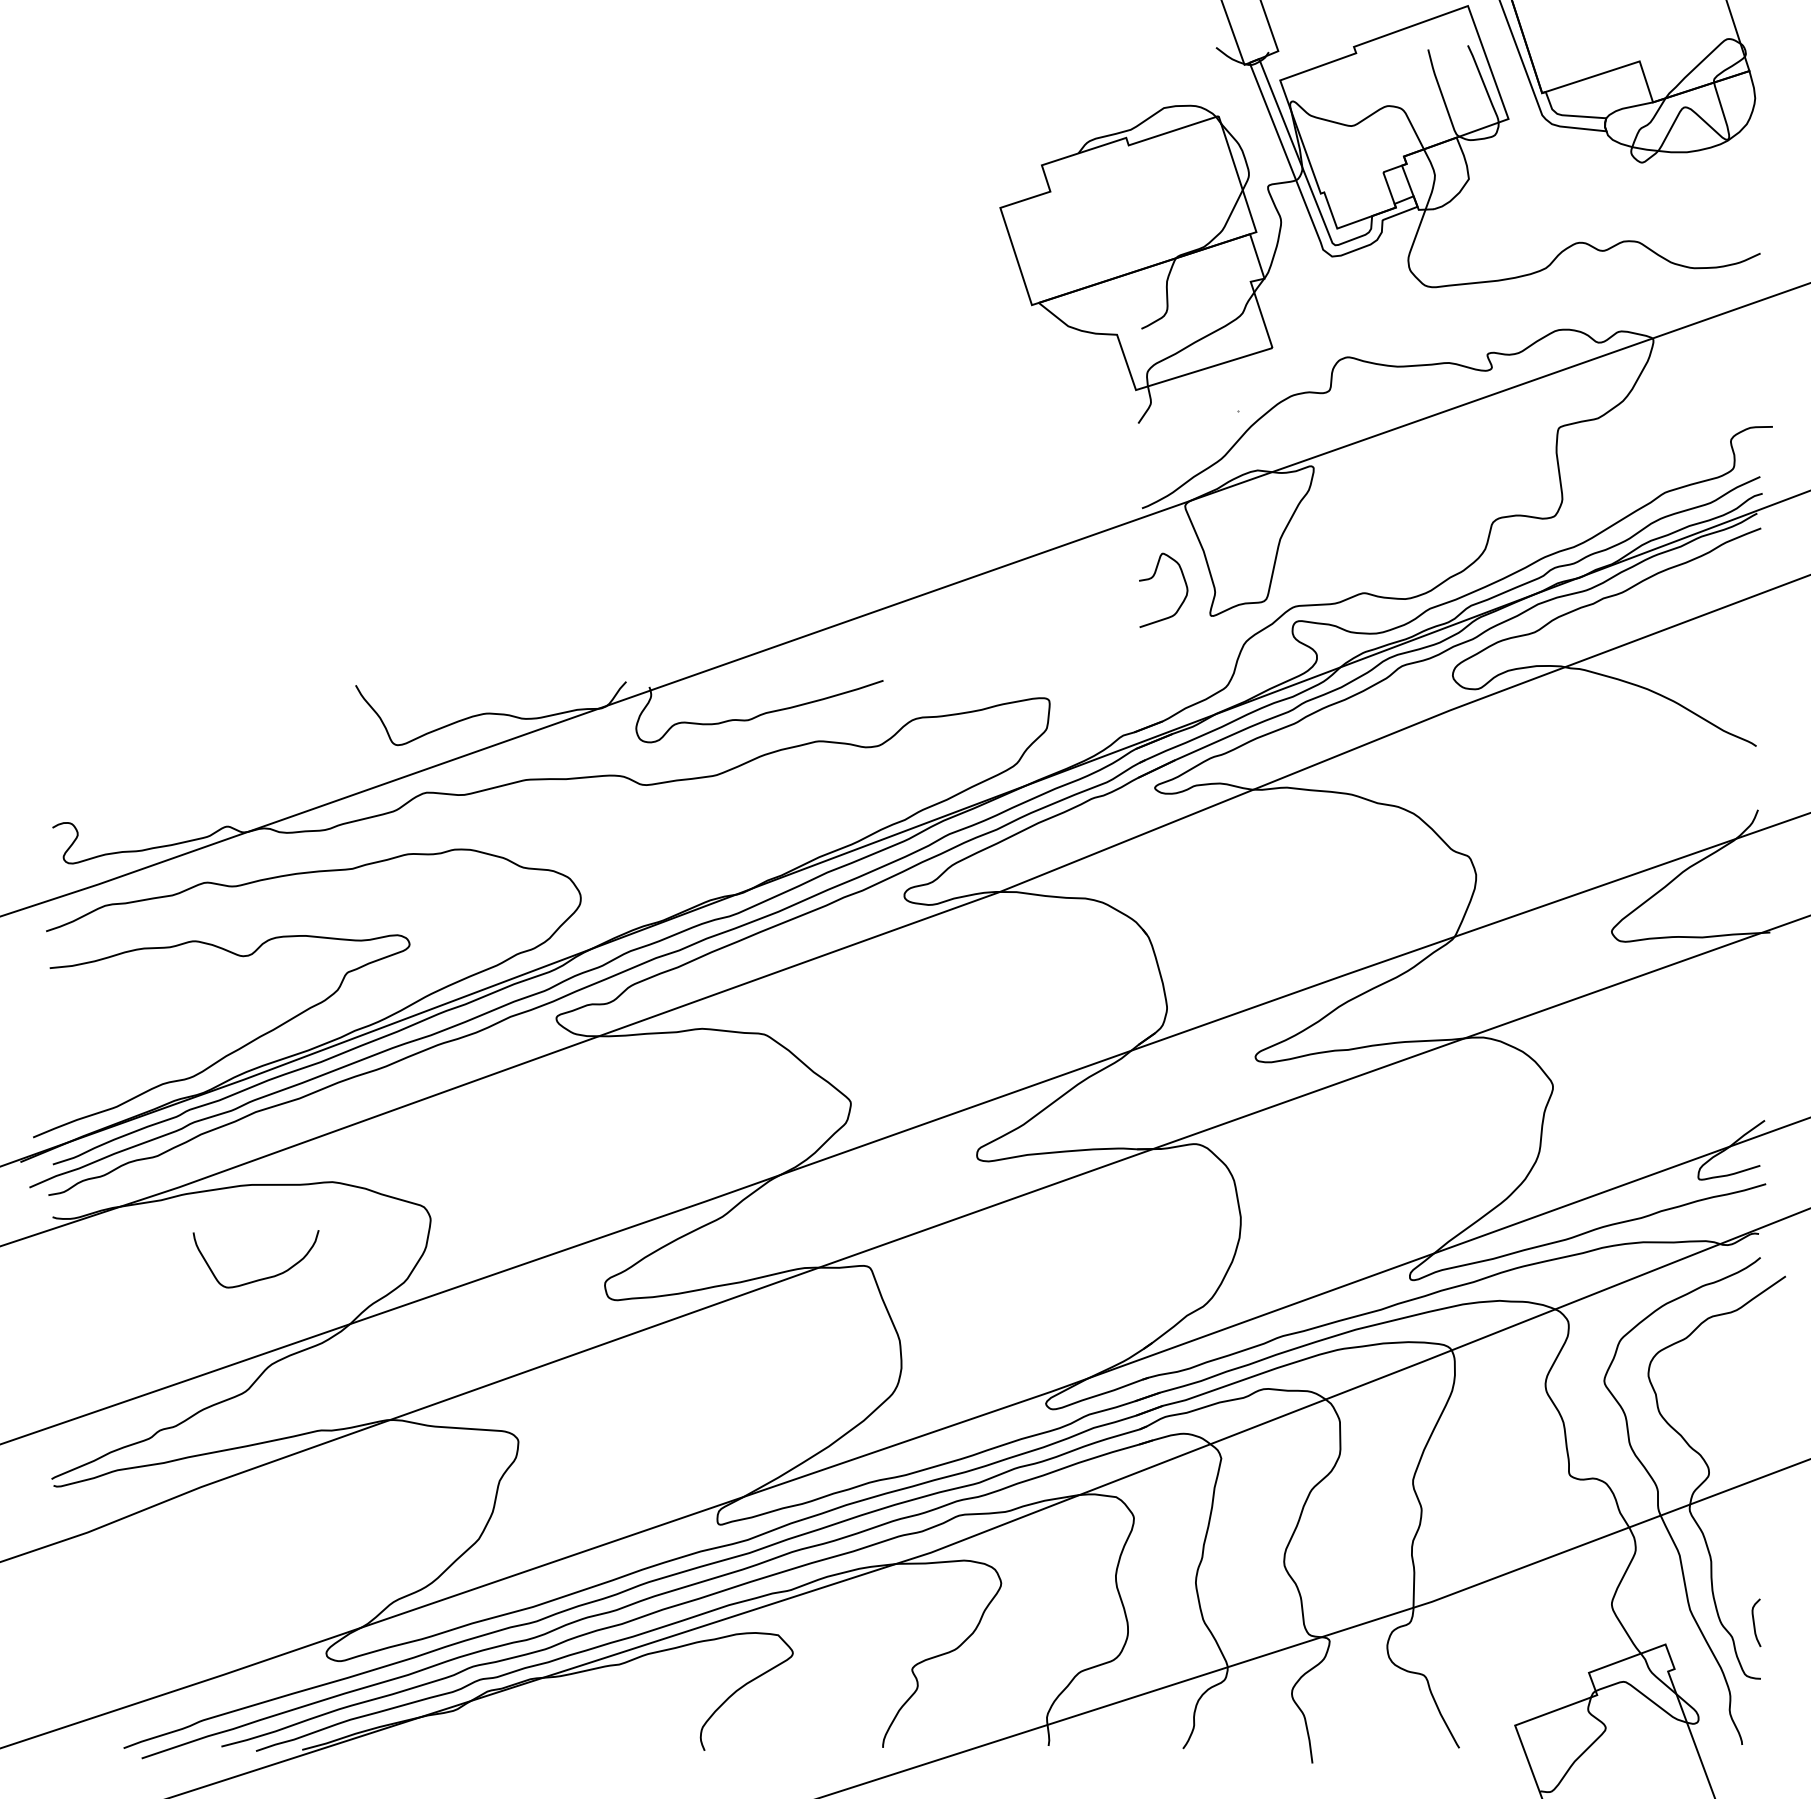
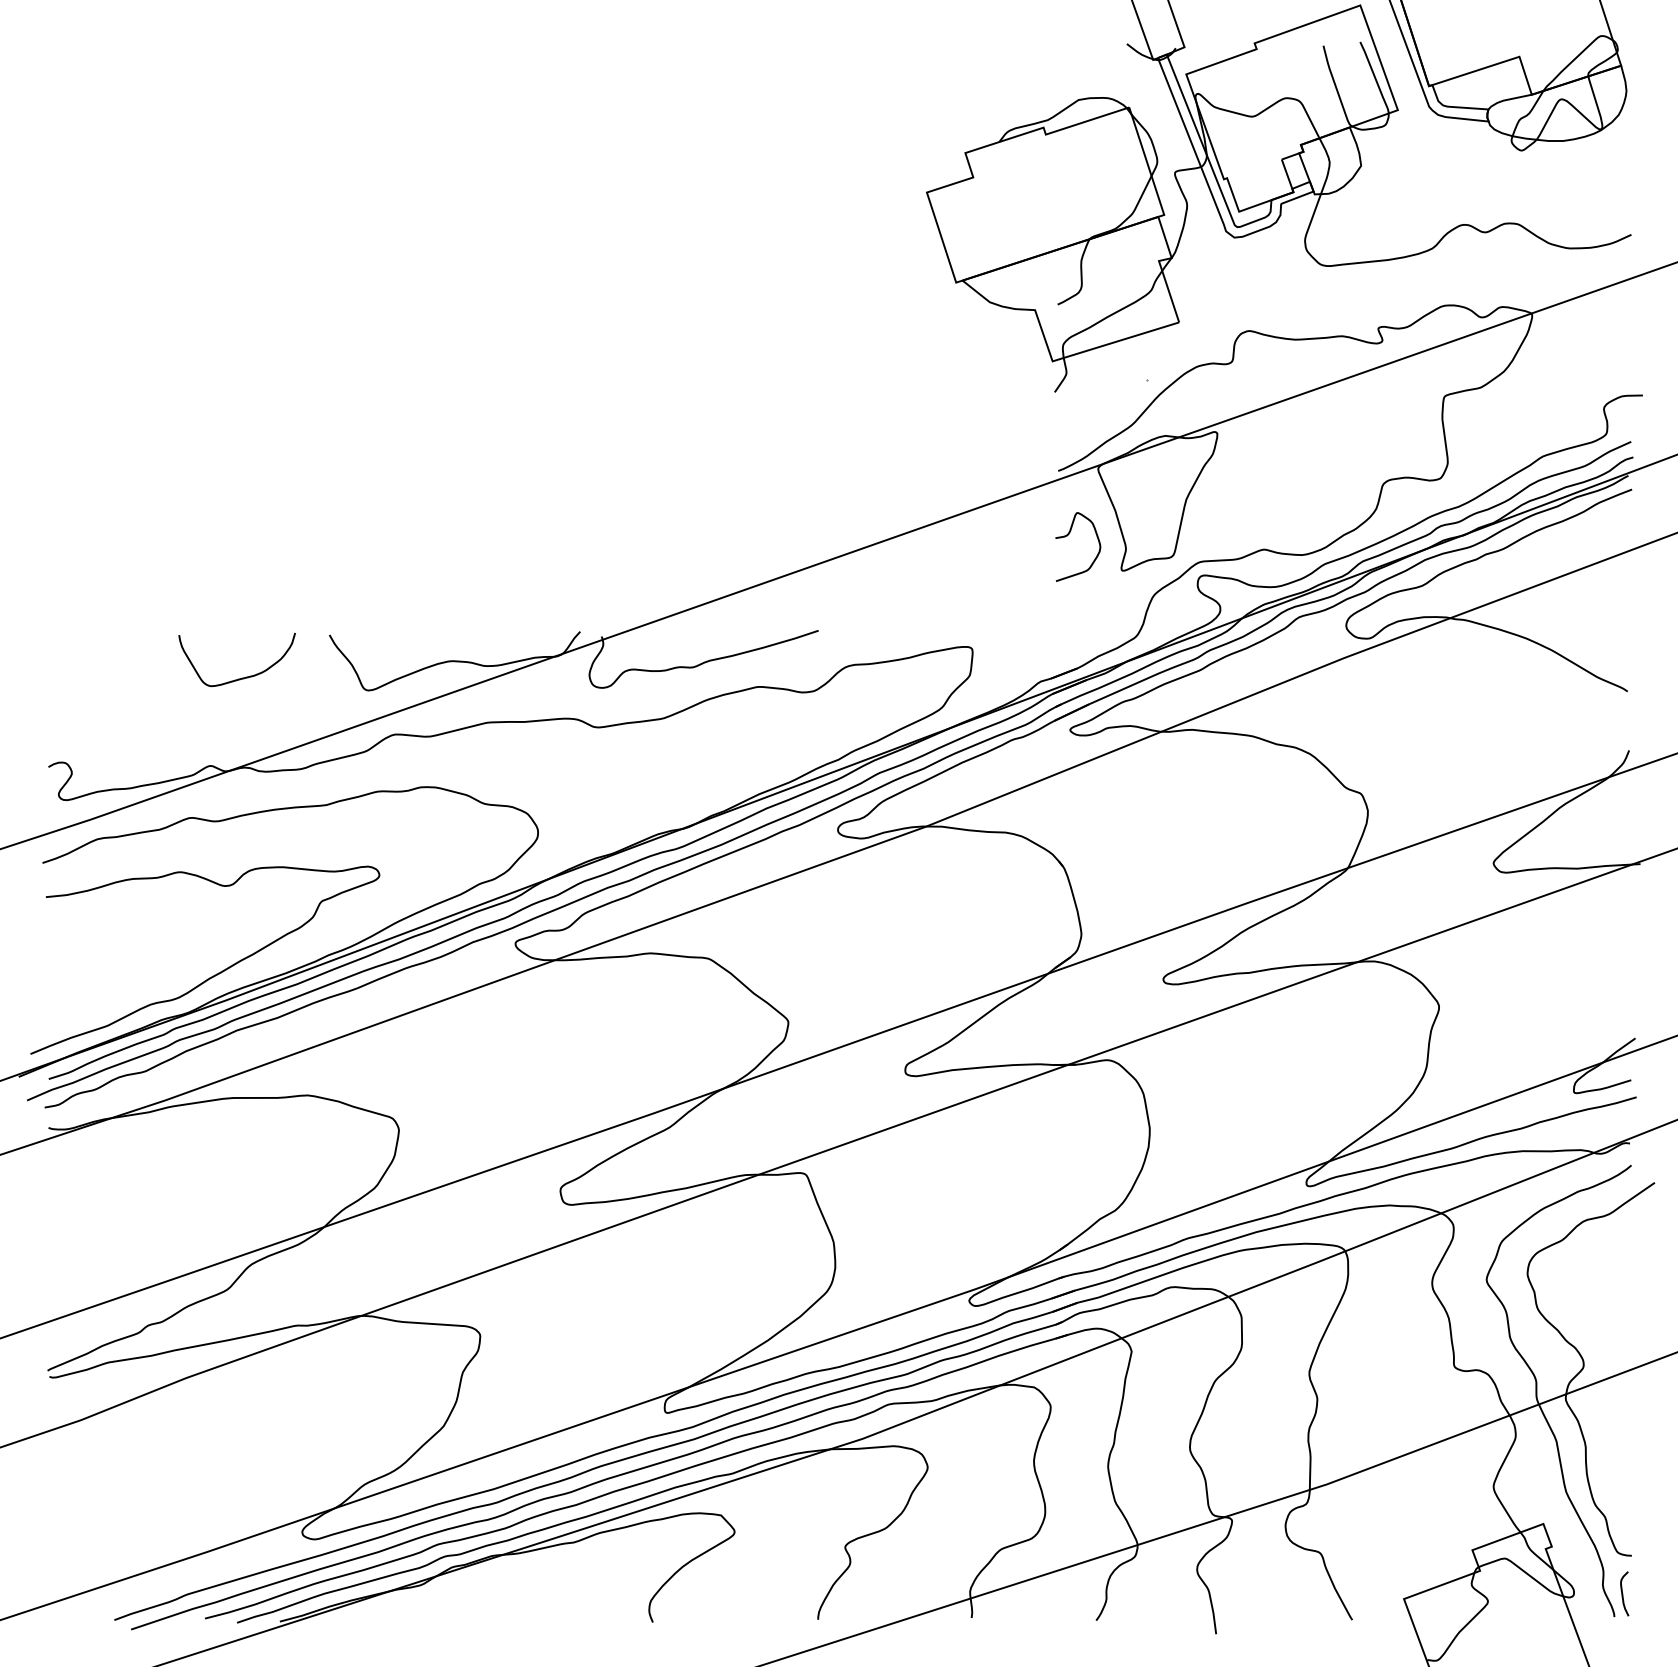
curve: (261, 1278) -> (242, 677), moved
curve: (1755, 1622) -> (1623, 1593), moved

